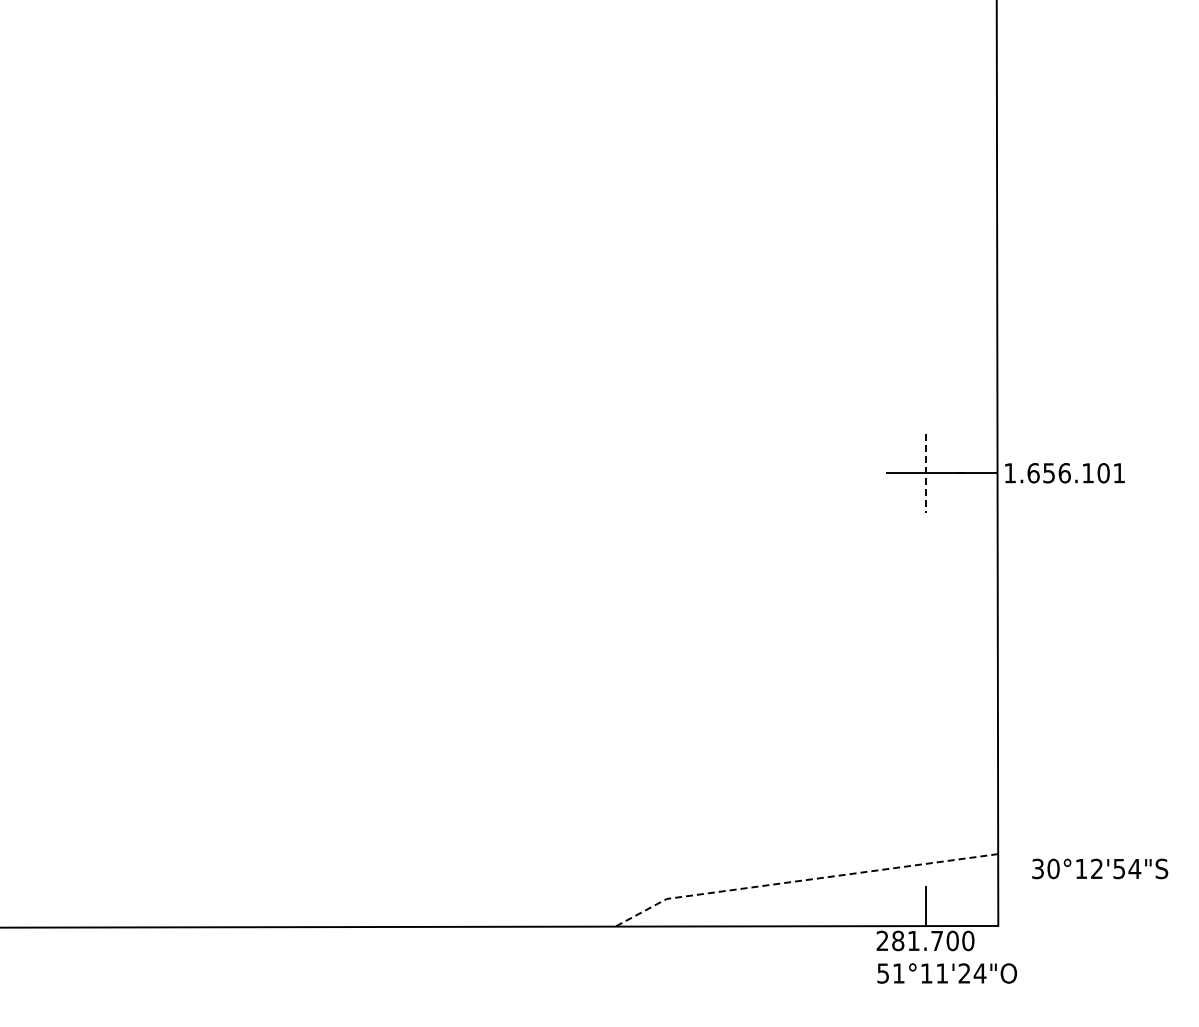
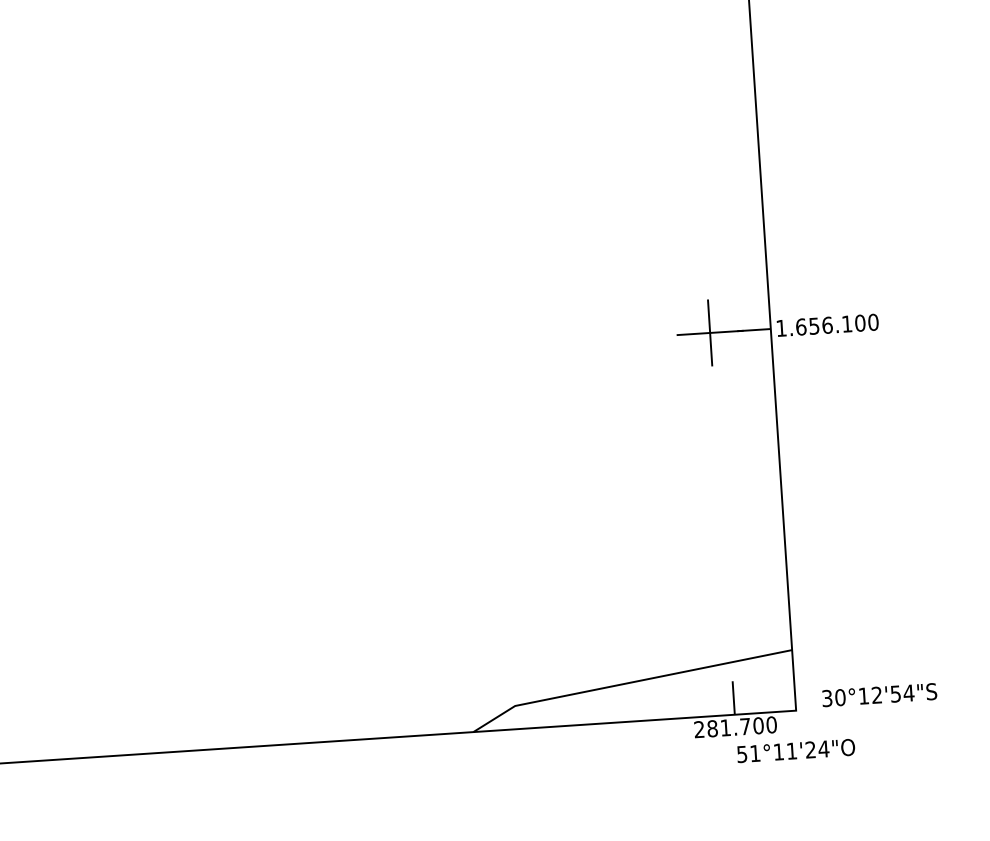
line: (925, 473) -> (710, 333), dashed -> solid
text: (1119, 473) -> (873, 322), 1.656.101 -> 1.656.100
text: (1100, 868) -> (879, 694), moved
line: (802, 880) -> (628, 683), dashed -> solid
text: (947, 973) -> (796, 750), moved

